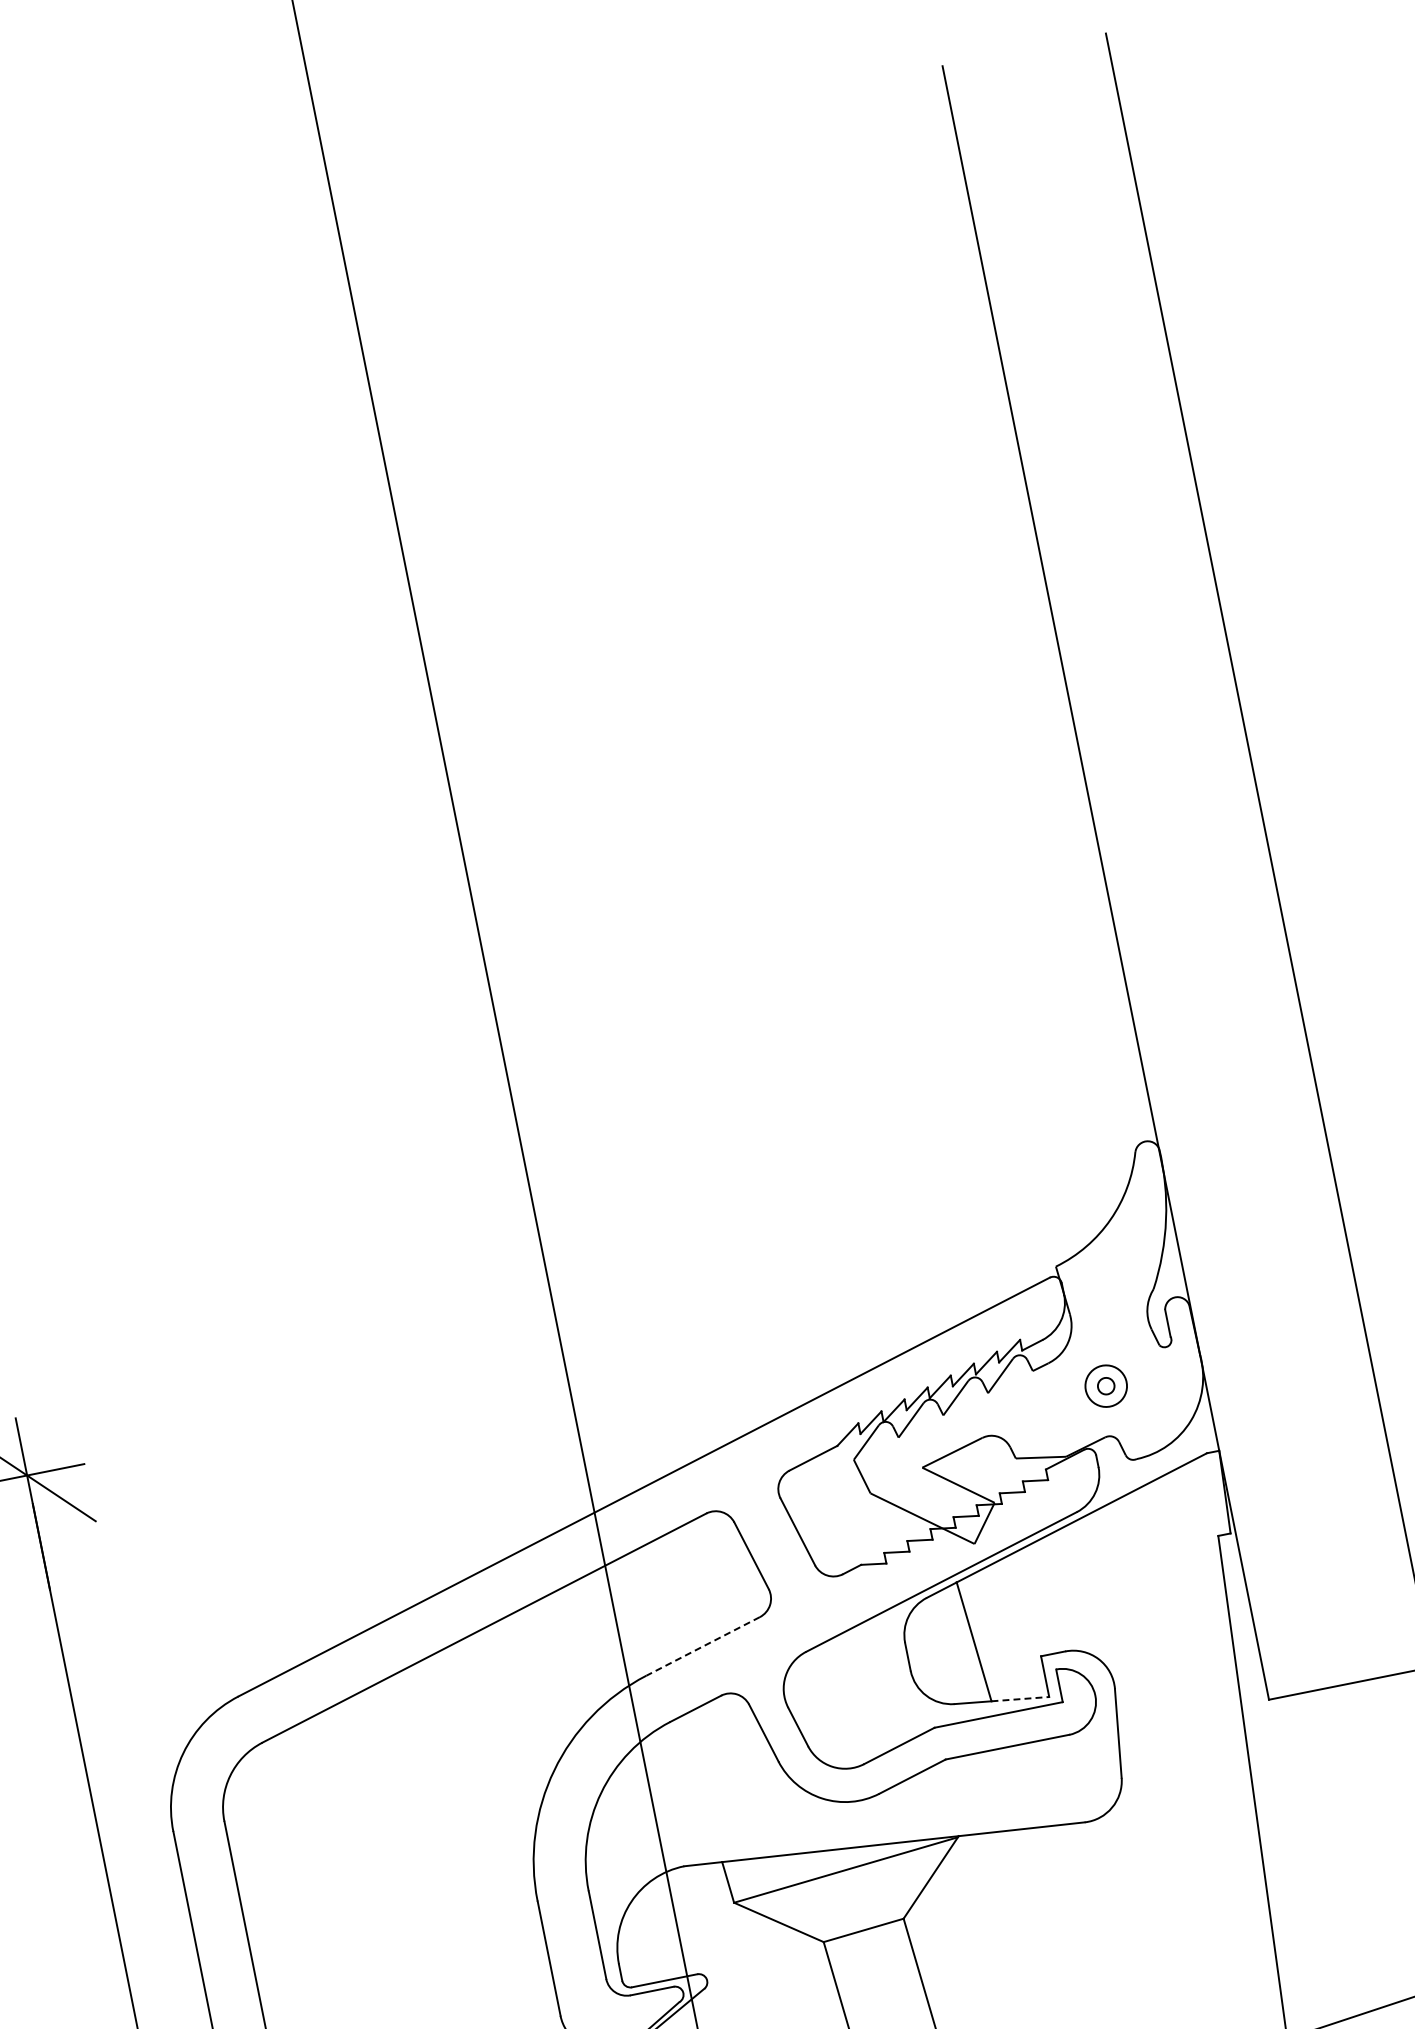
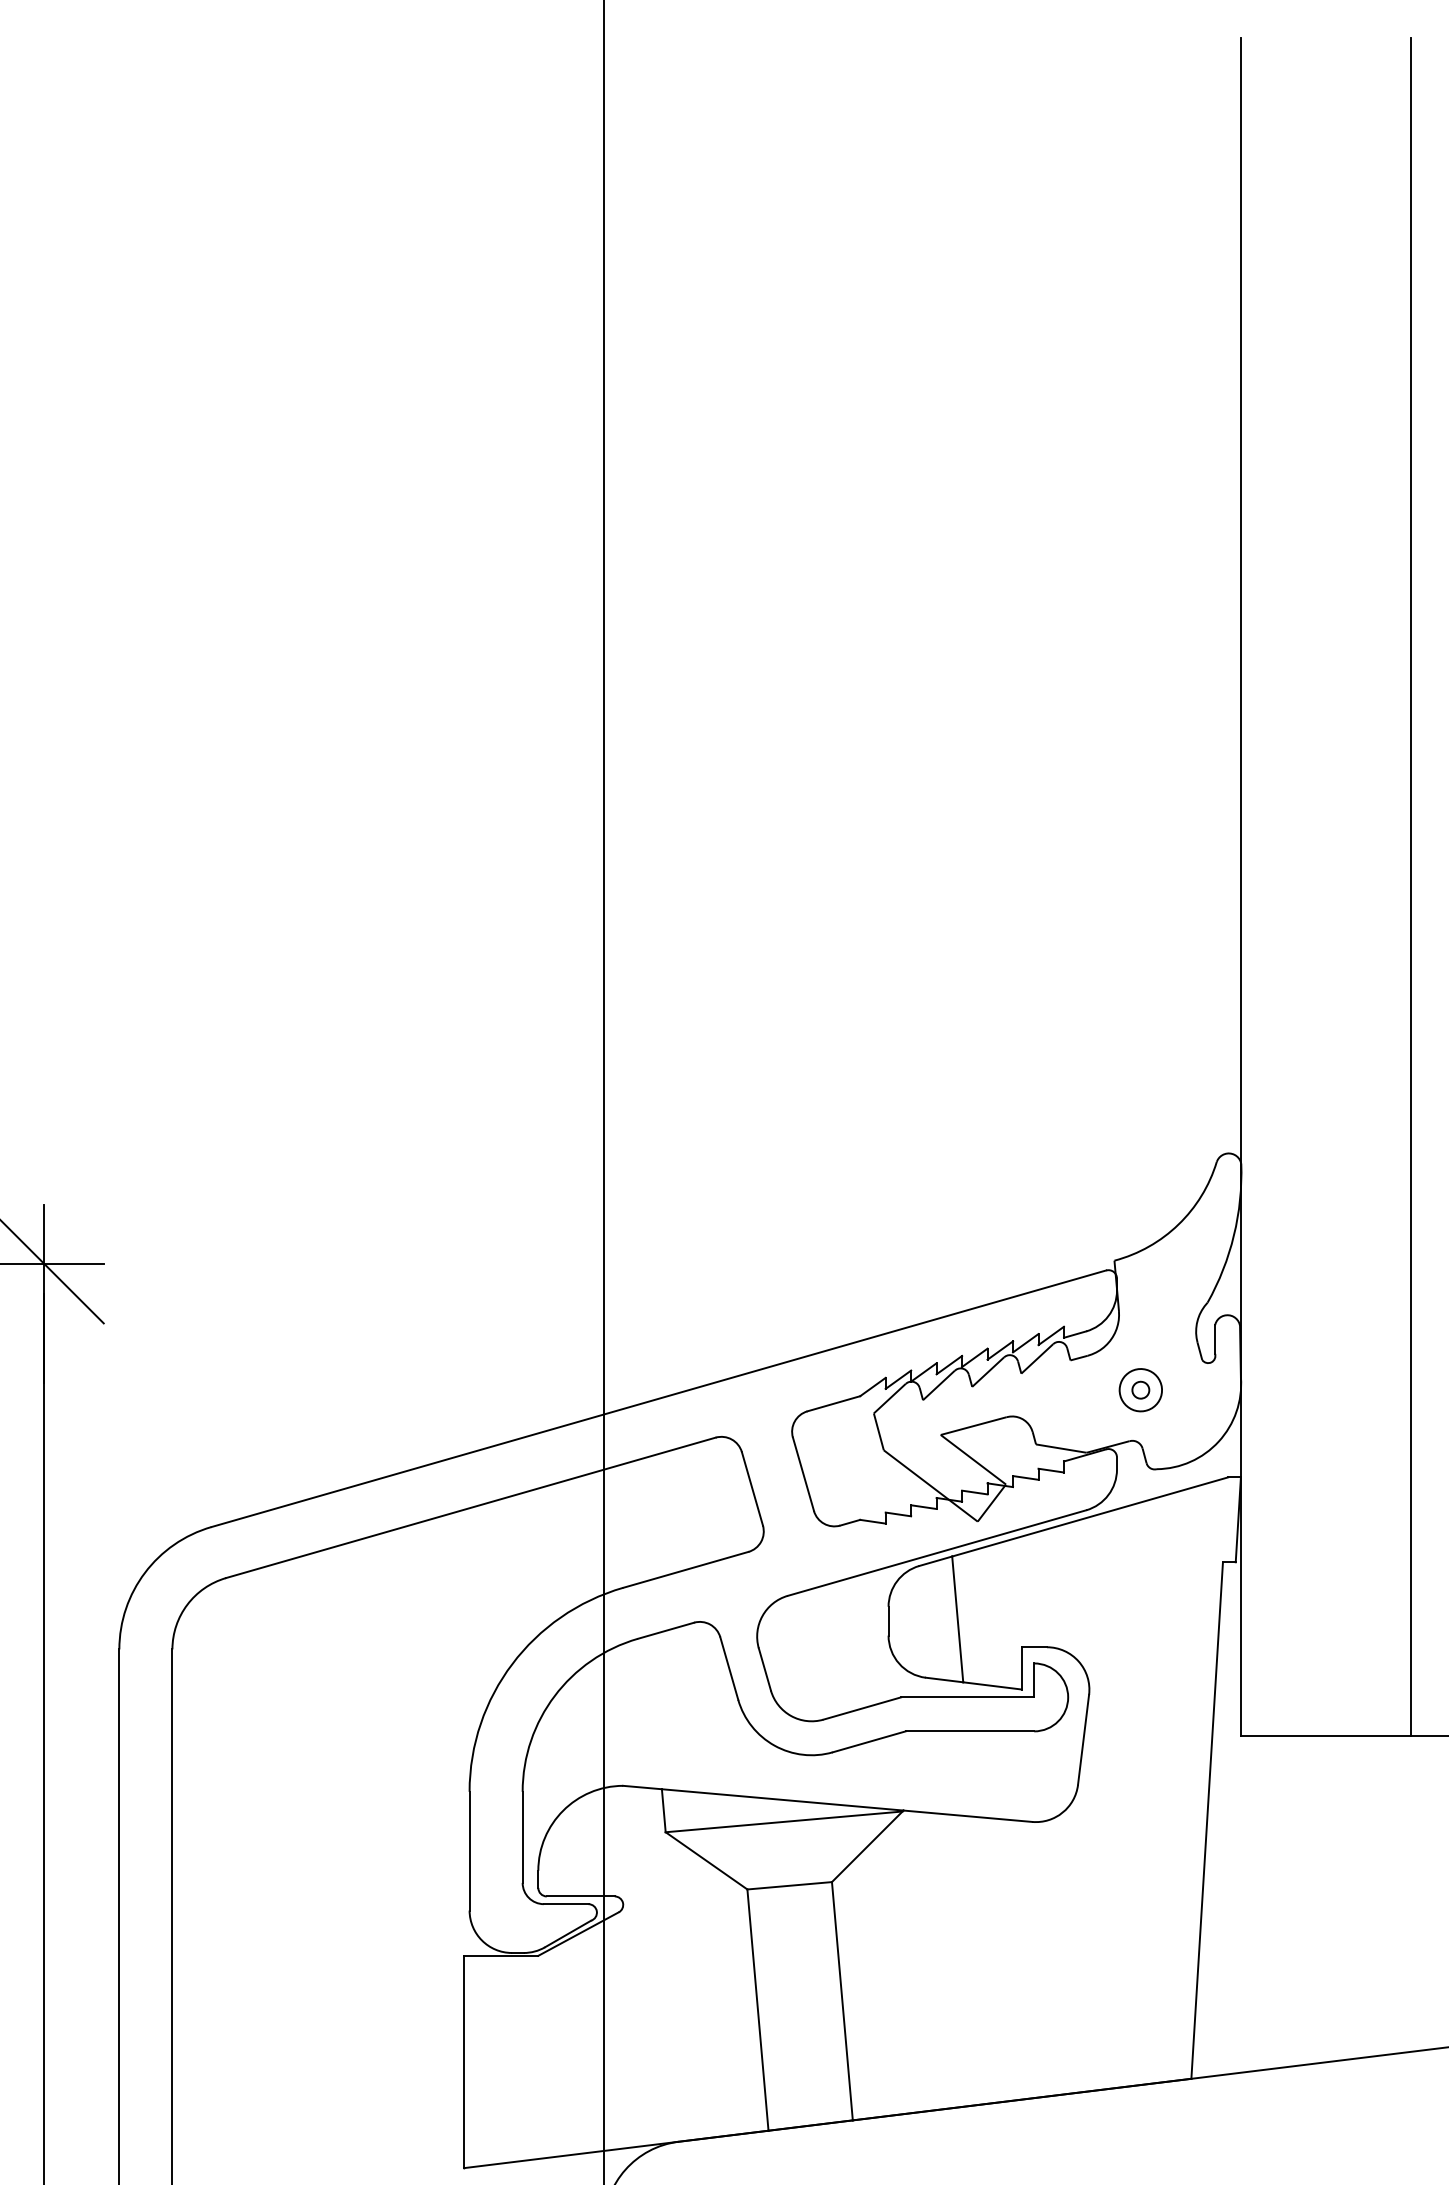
line: (702, 1647) -> (685, 1570), dashed -> solid
line: (1021, 1698) -> (993, 1685), dashed -> solid

